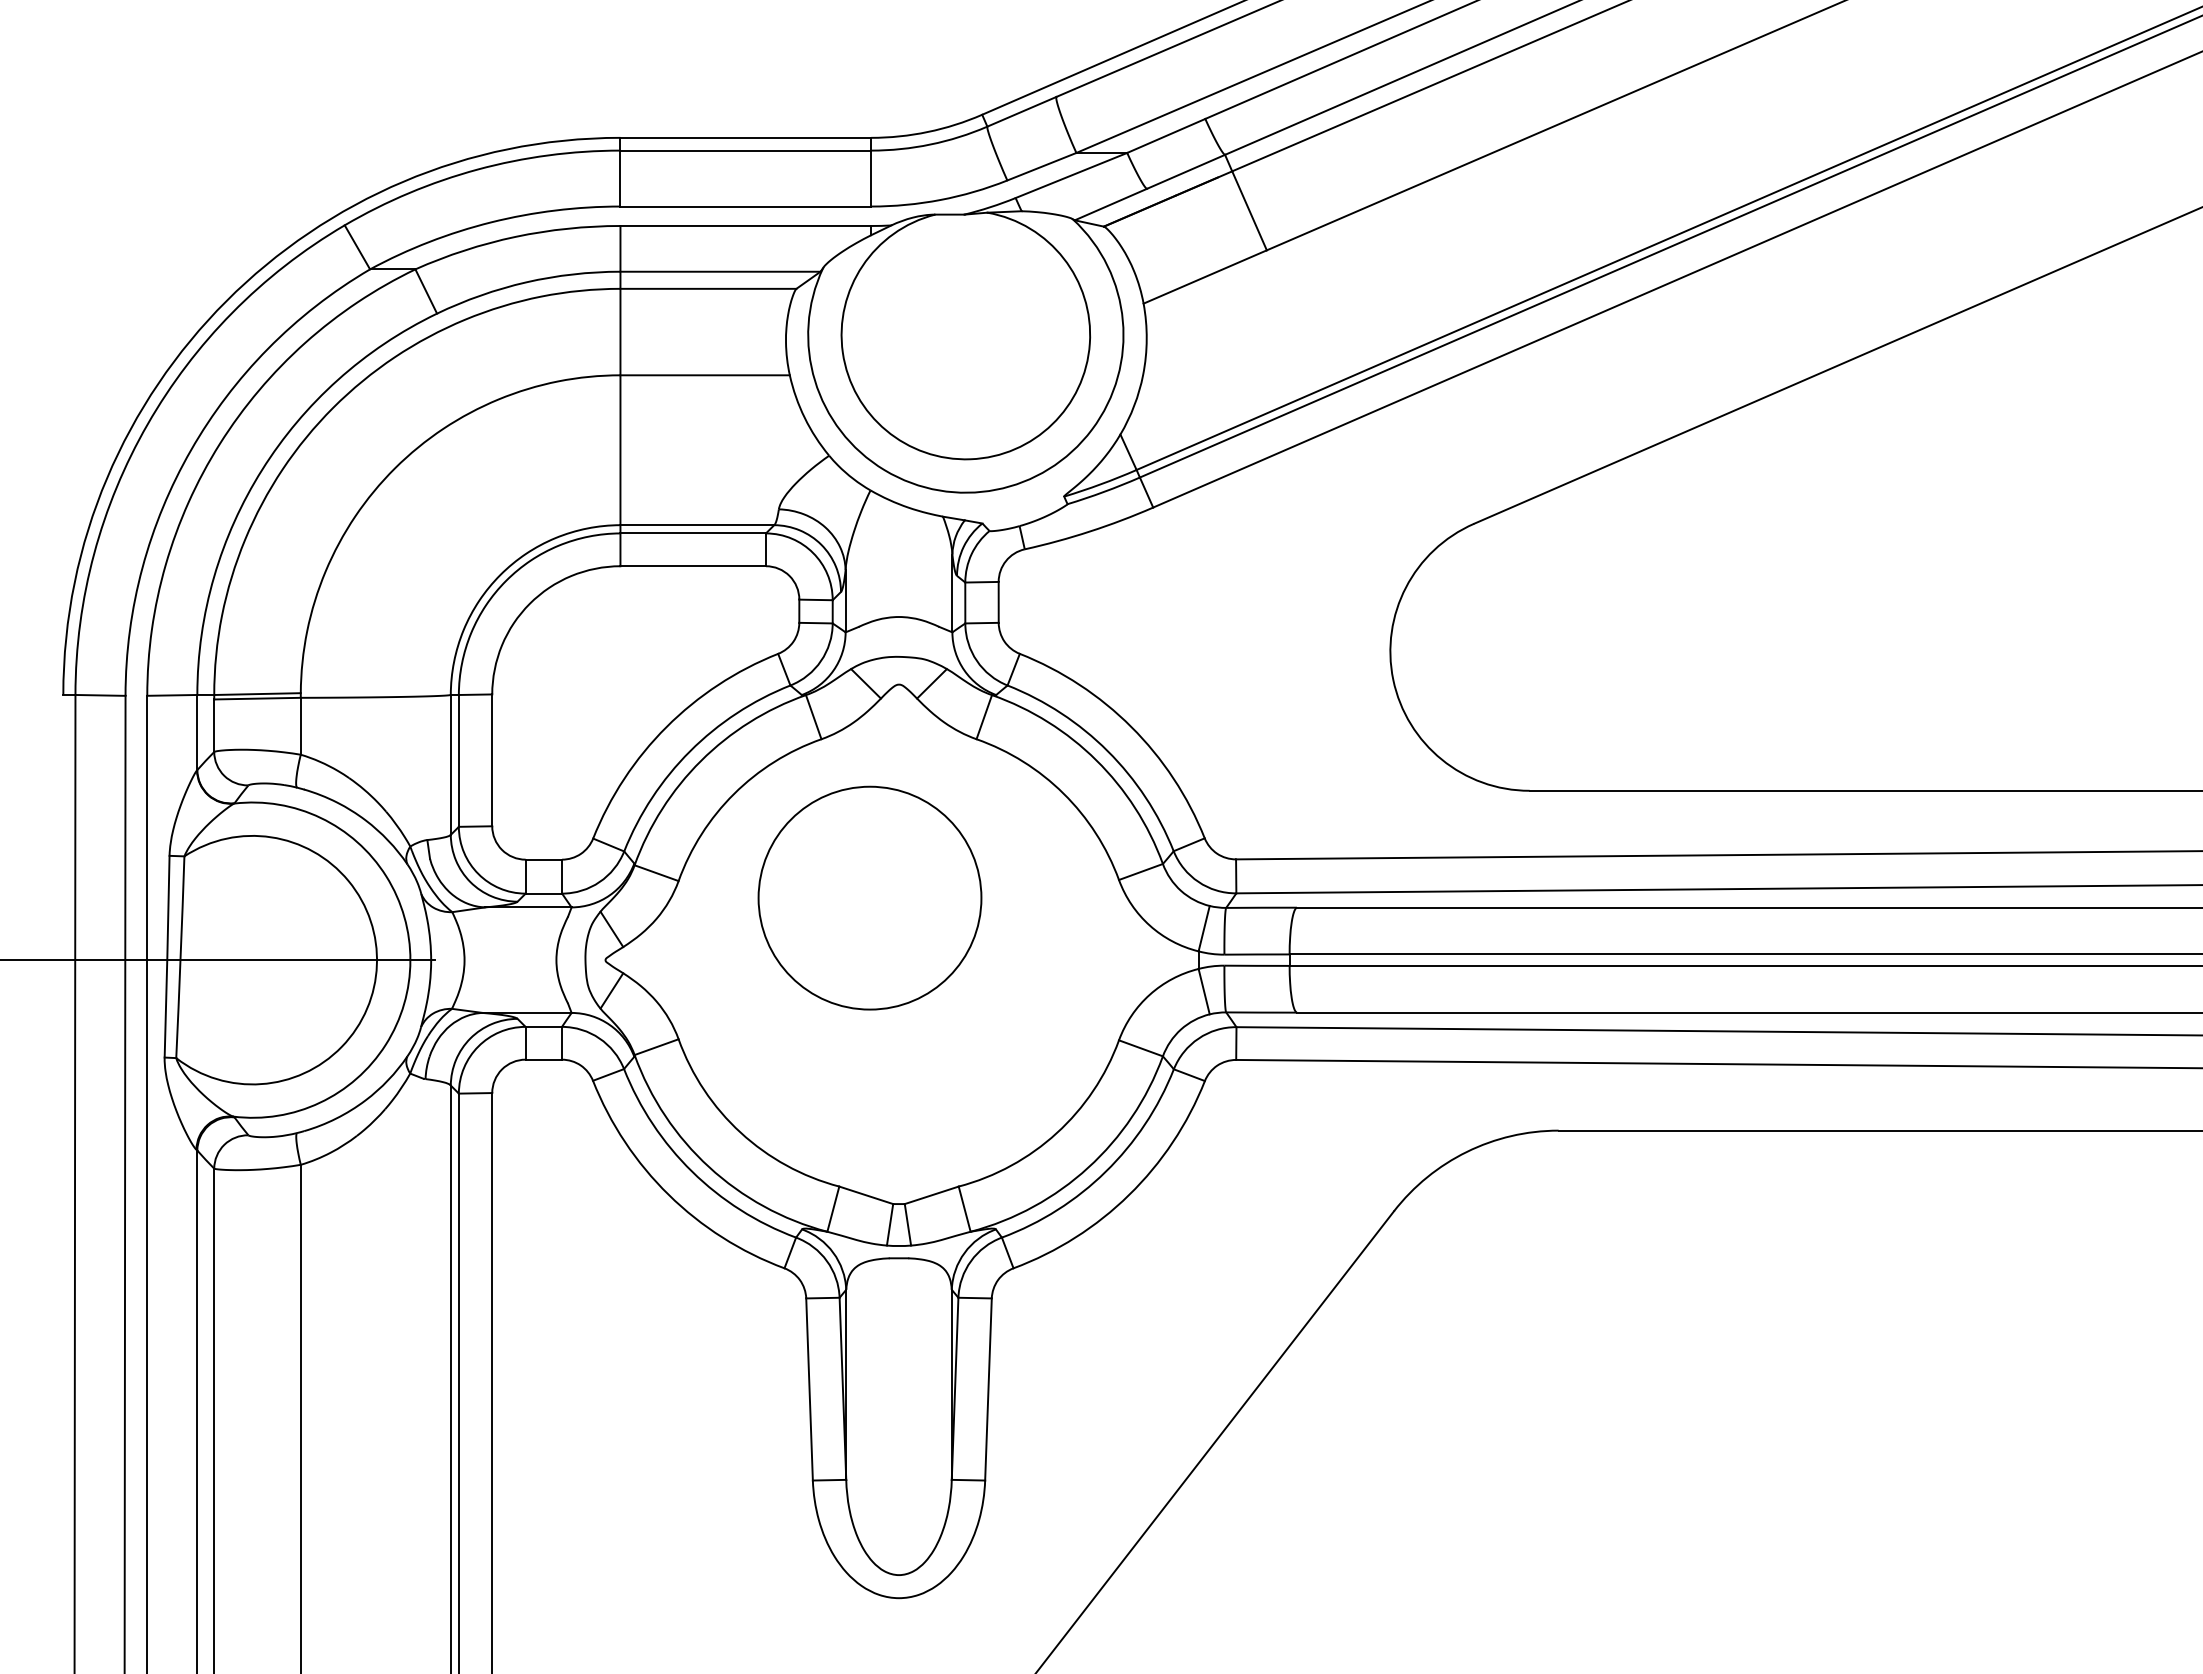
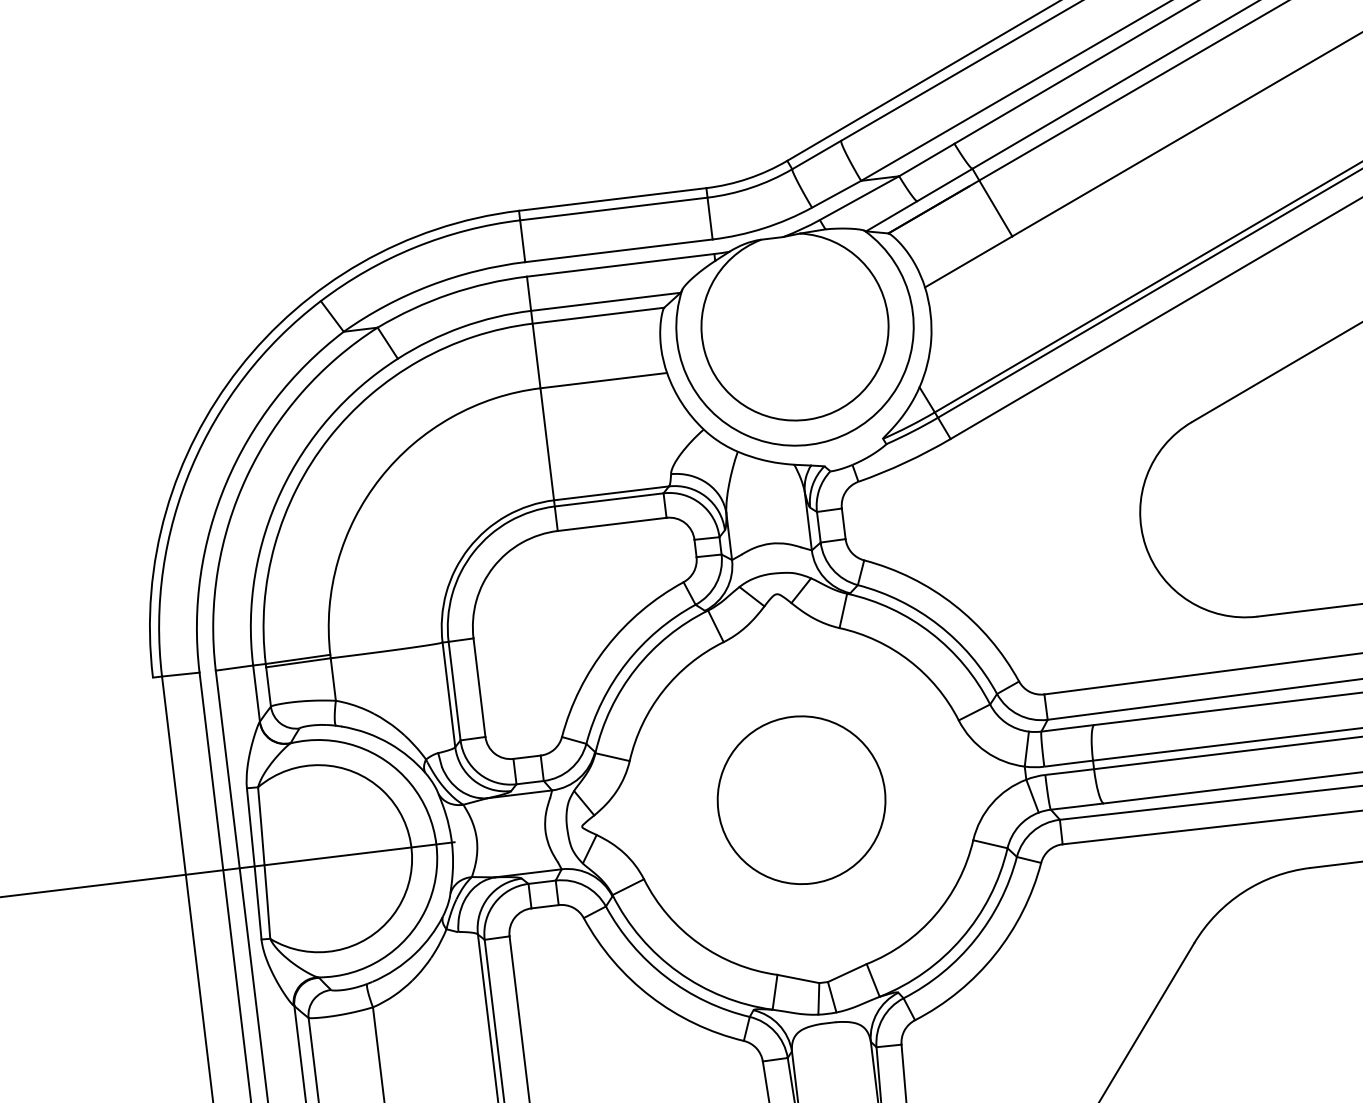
circle: (869, 897) -> (801, 799), moved

